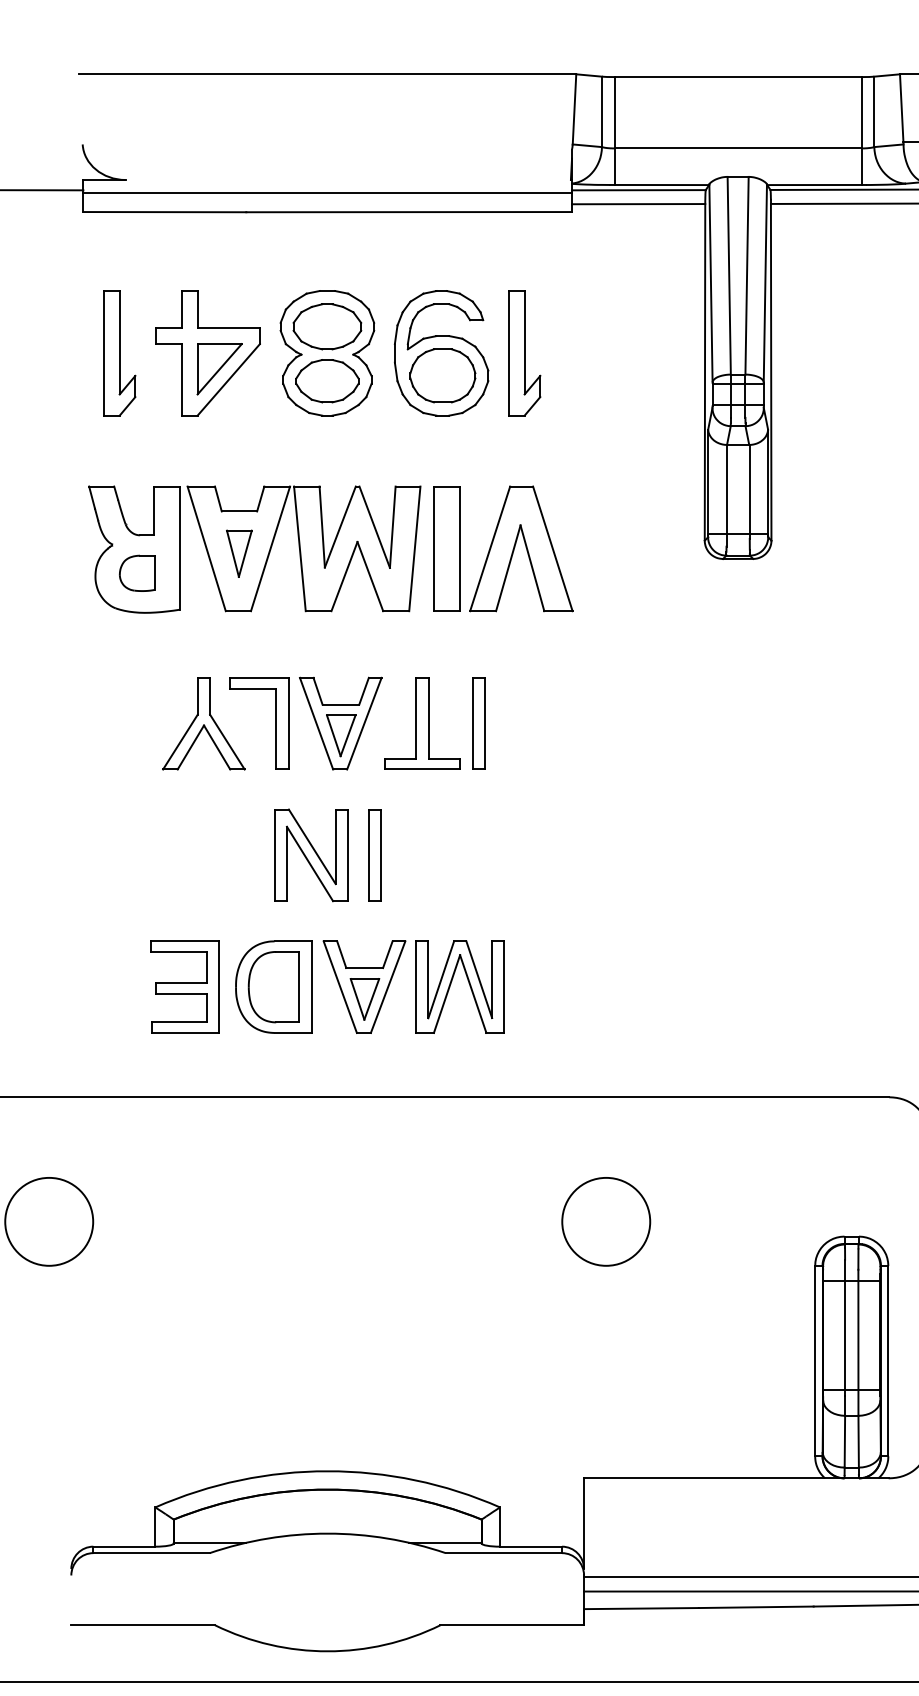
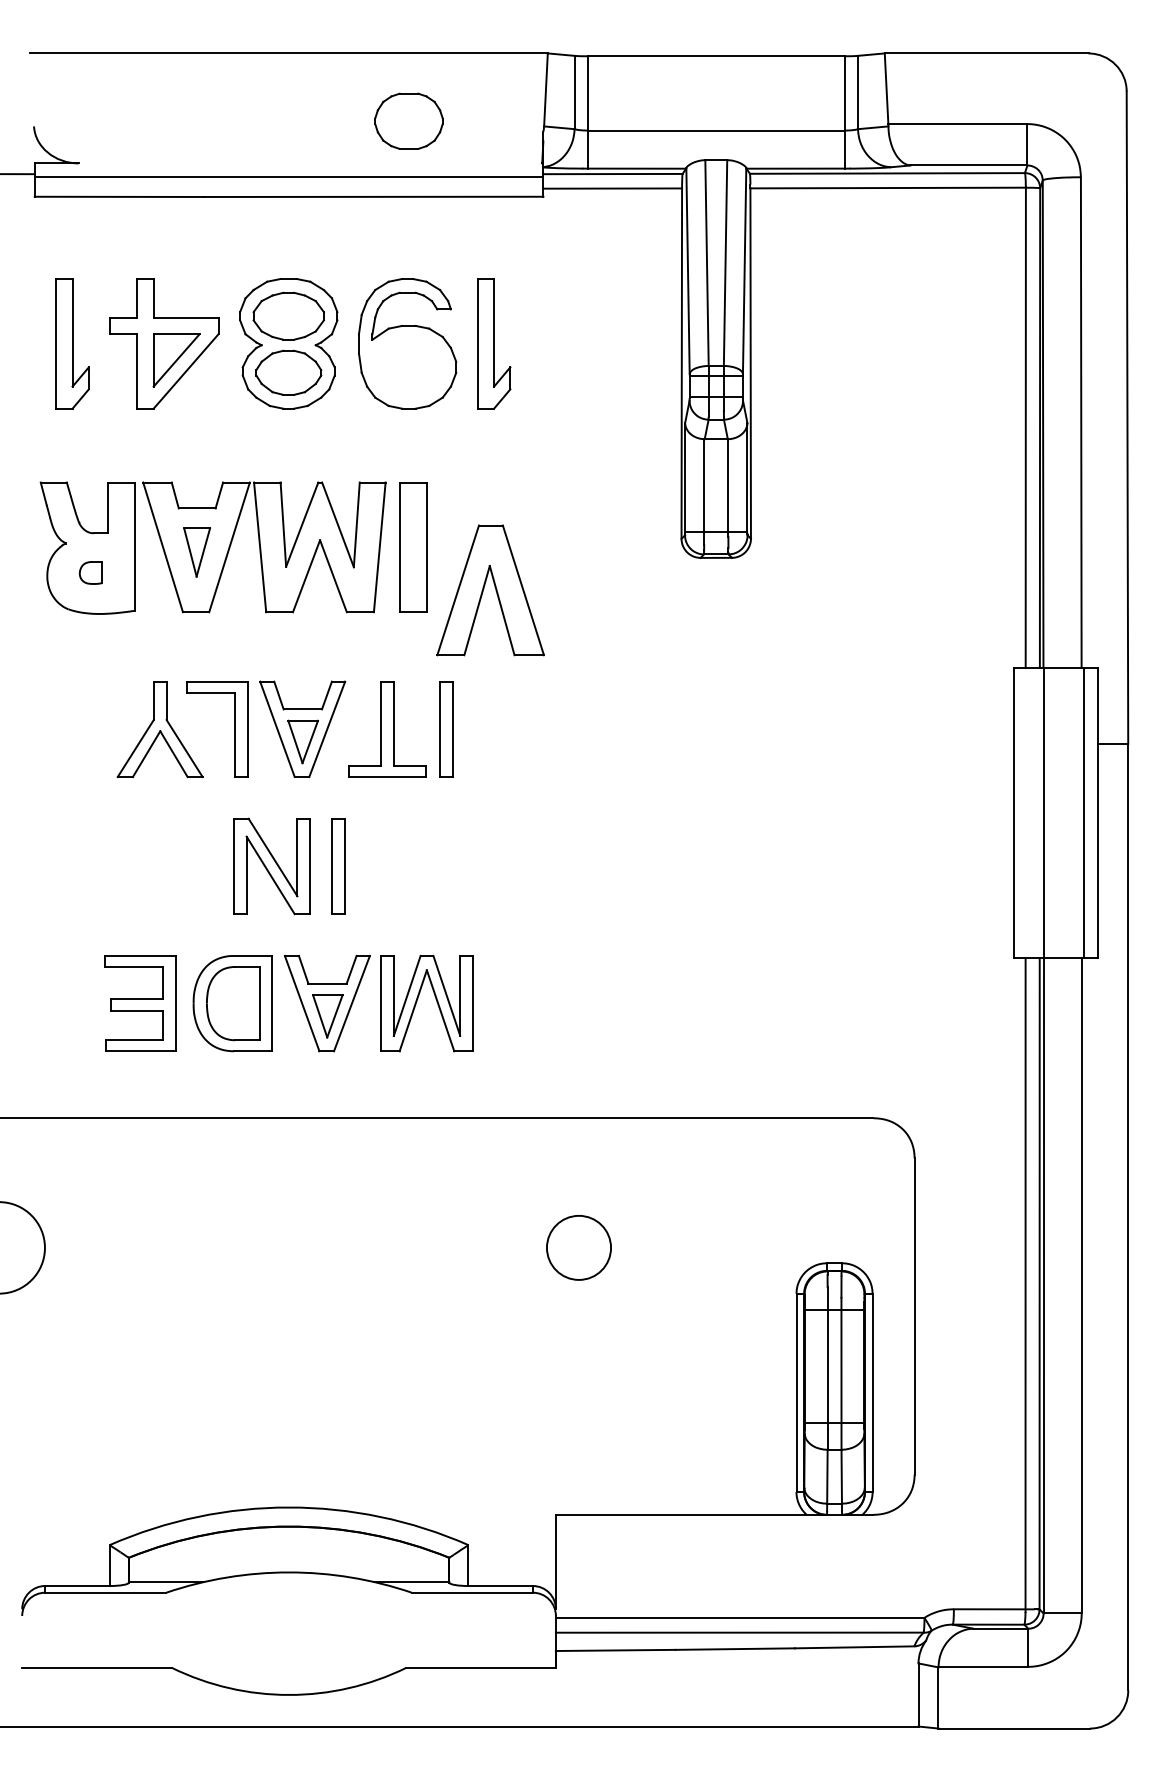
part: (442, 375) -> (408, 120), moved
part: (521, 548) -> (490, 590), moved
part: (136, 572) -> (90, 572), size x0.6
circle: (605, 1221) -> (578, 1247), size x0.7

